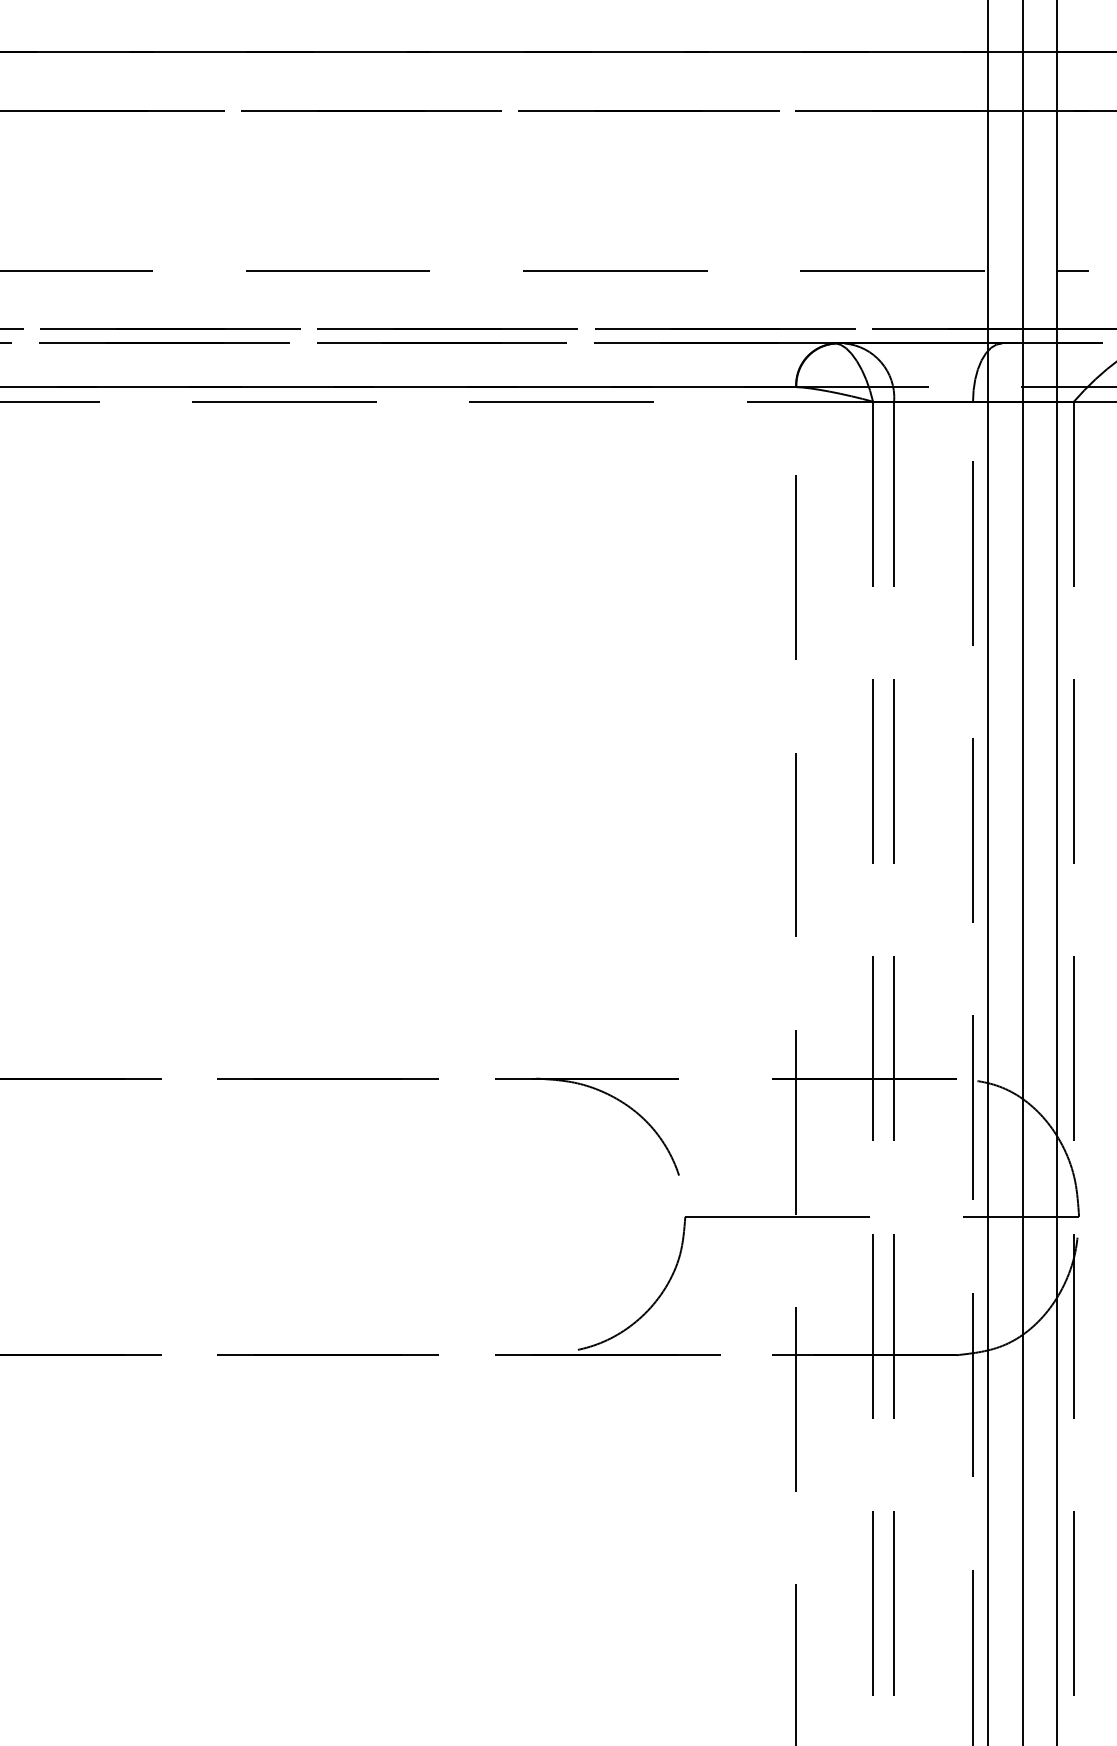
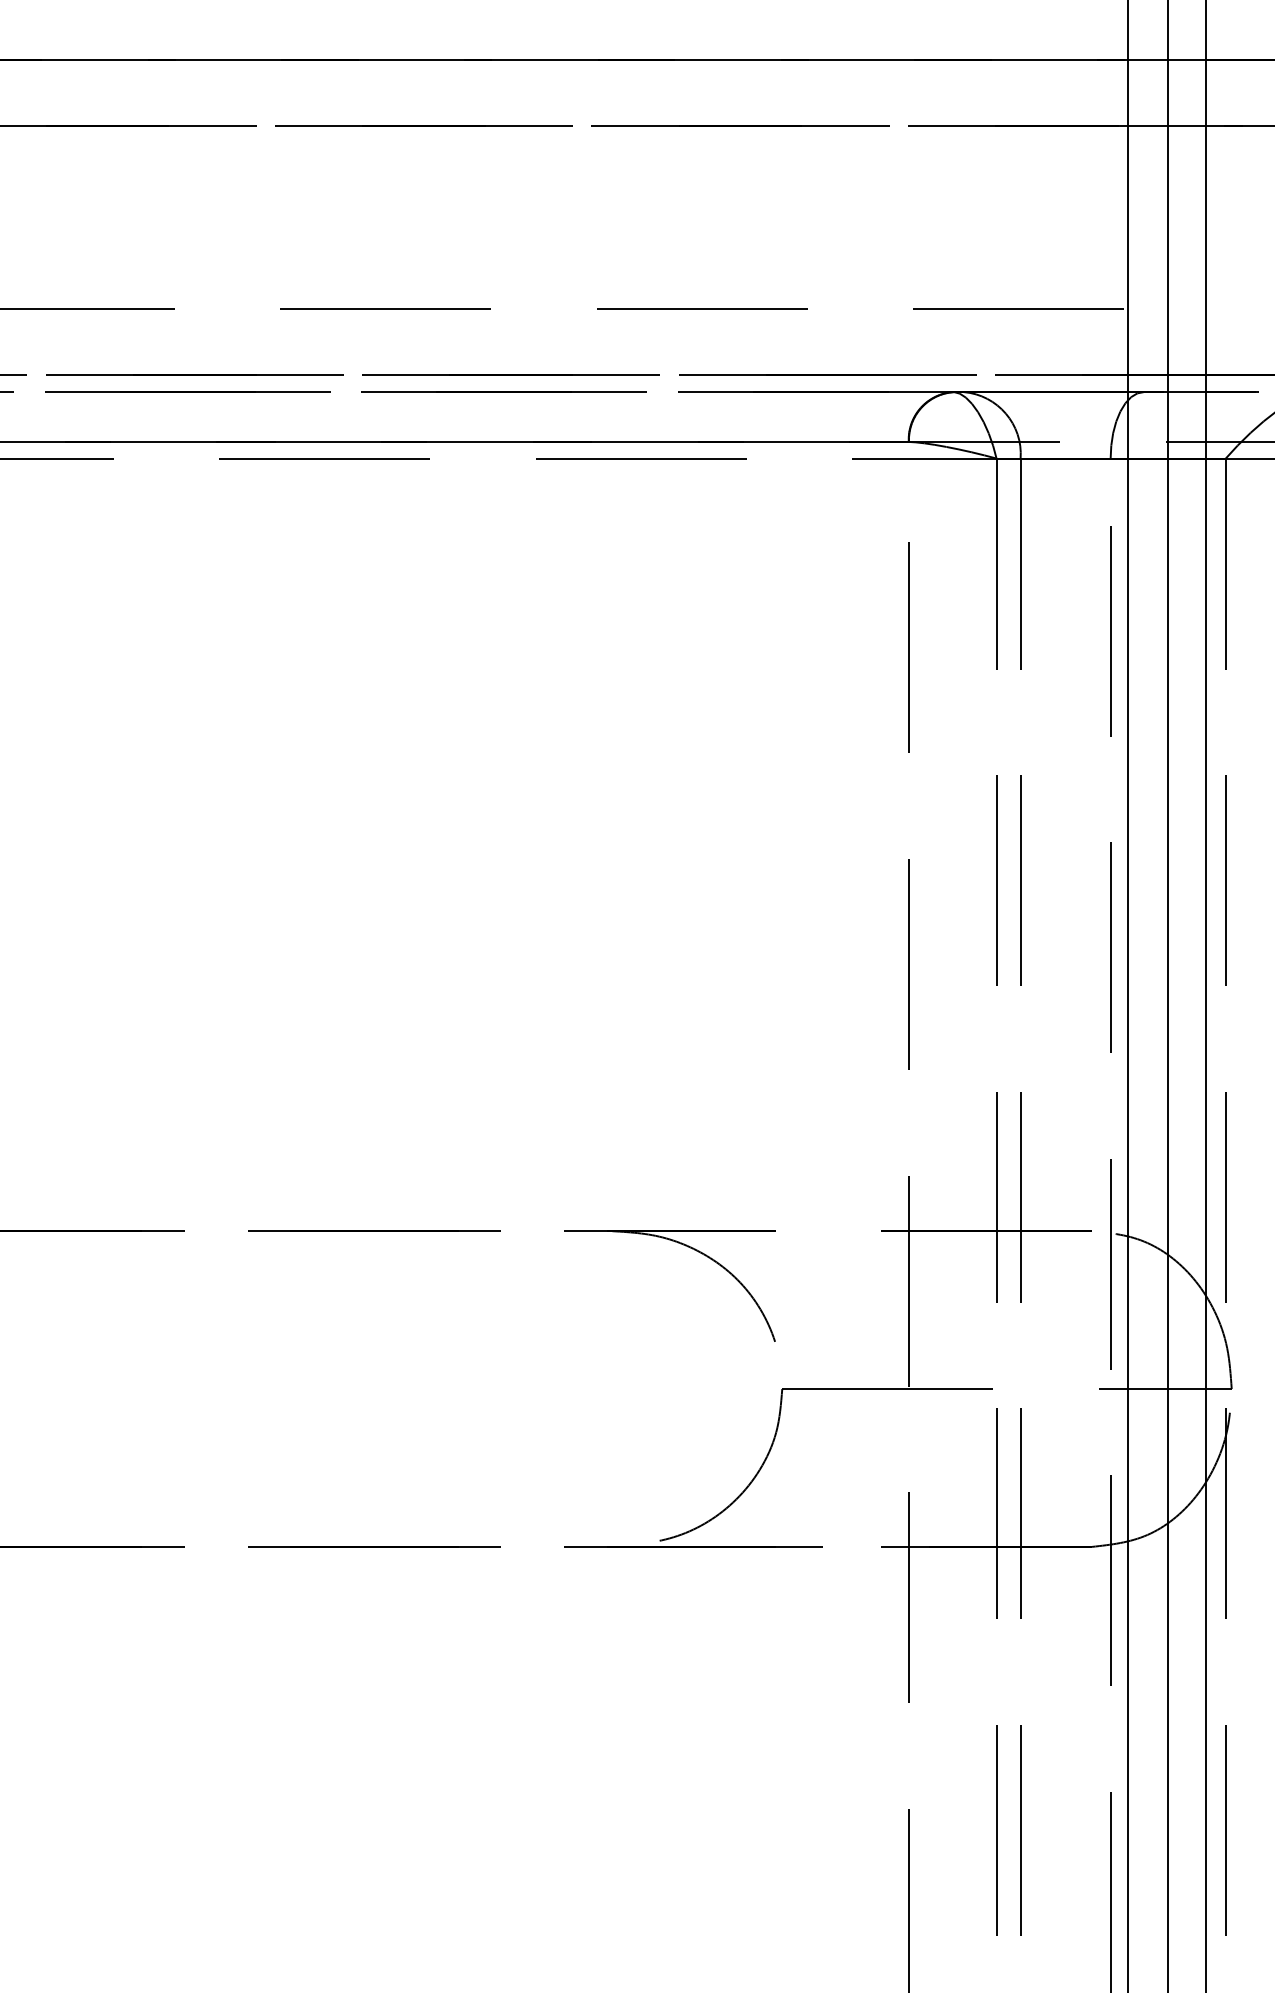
line: (1071, 271) -> (1223, 309), removed

